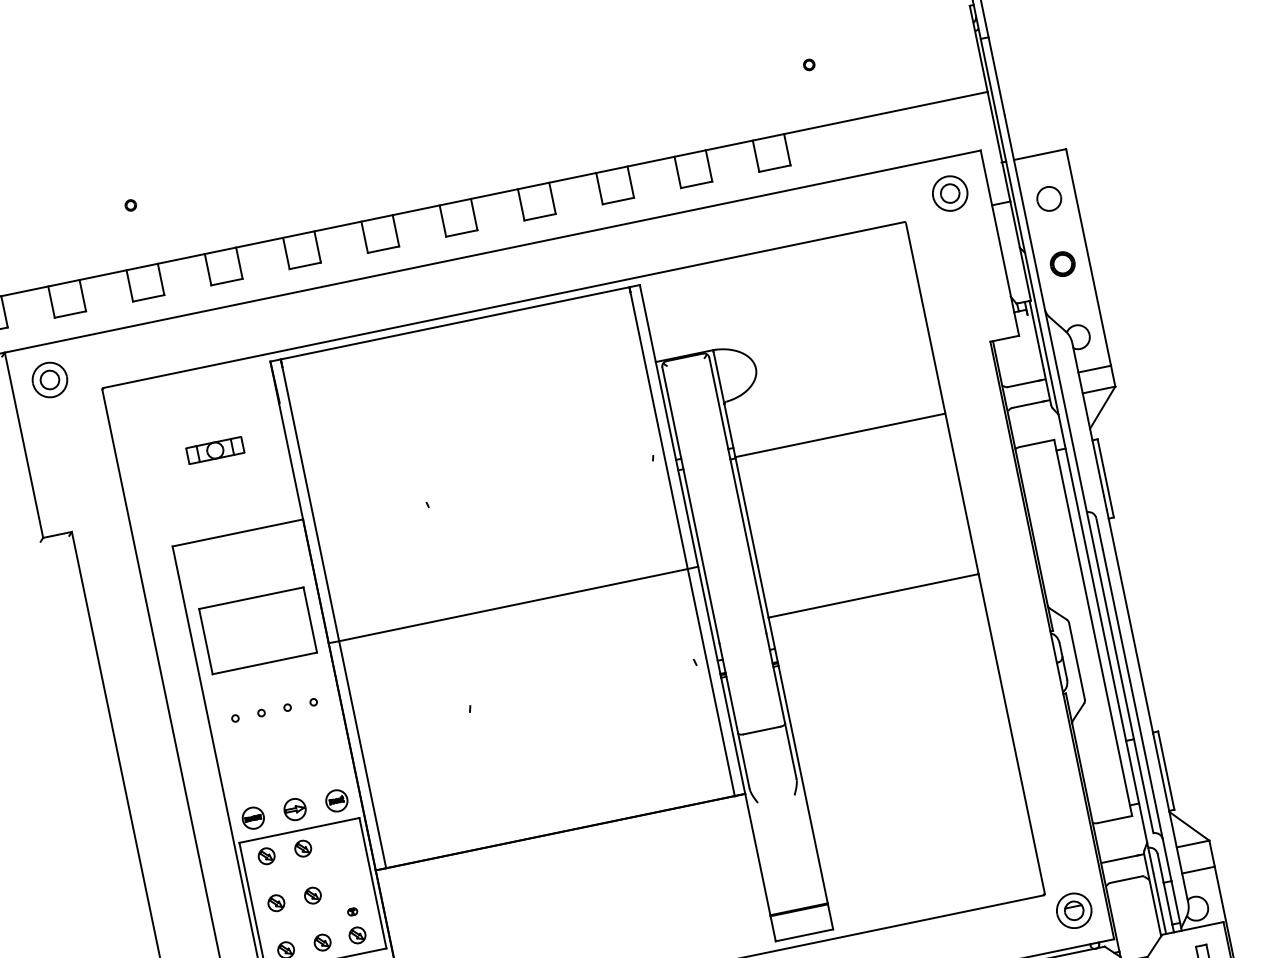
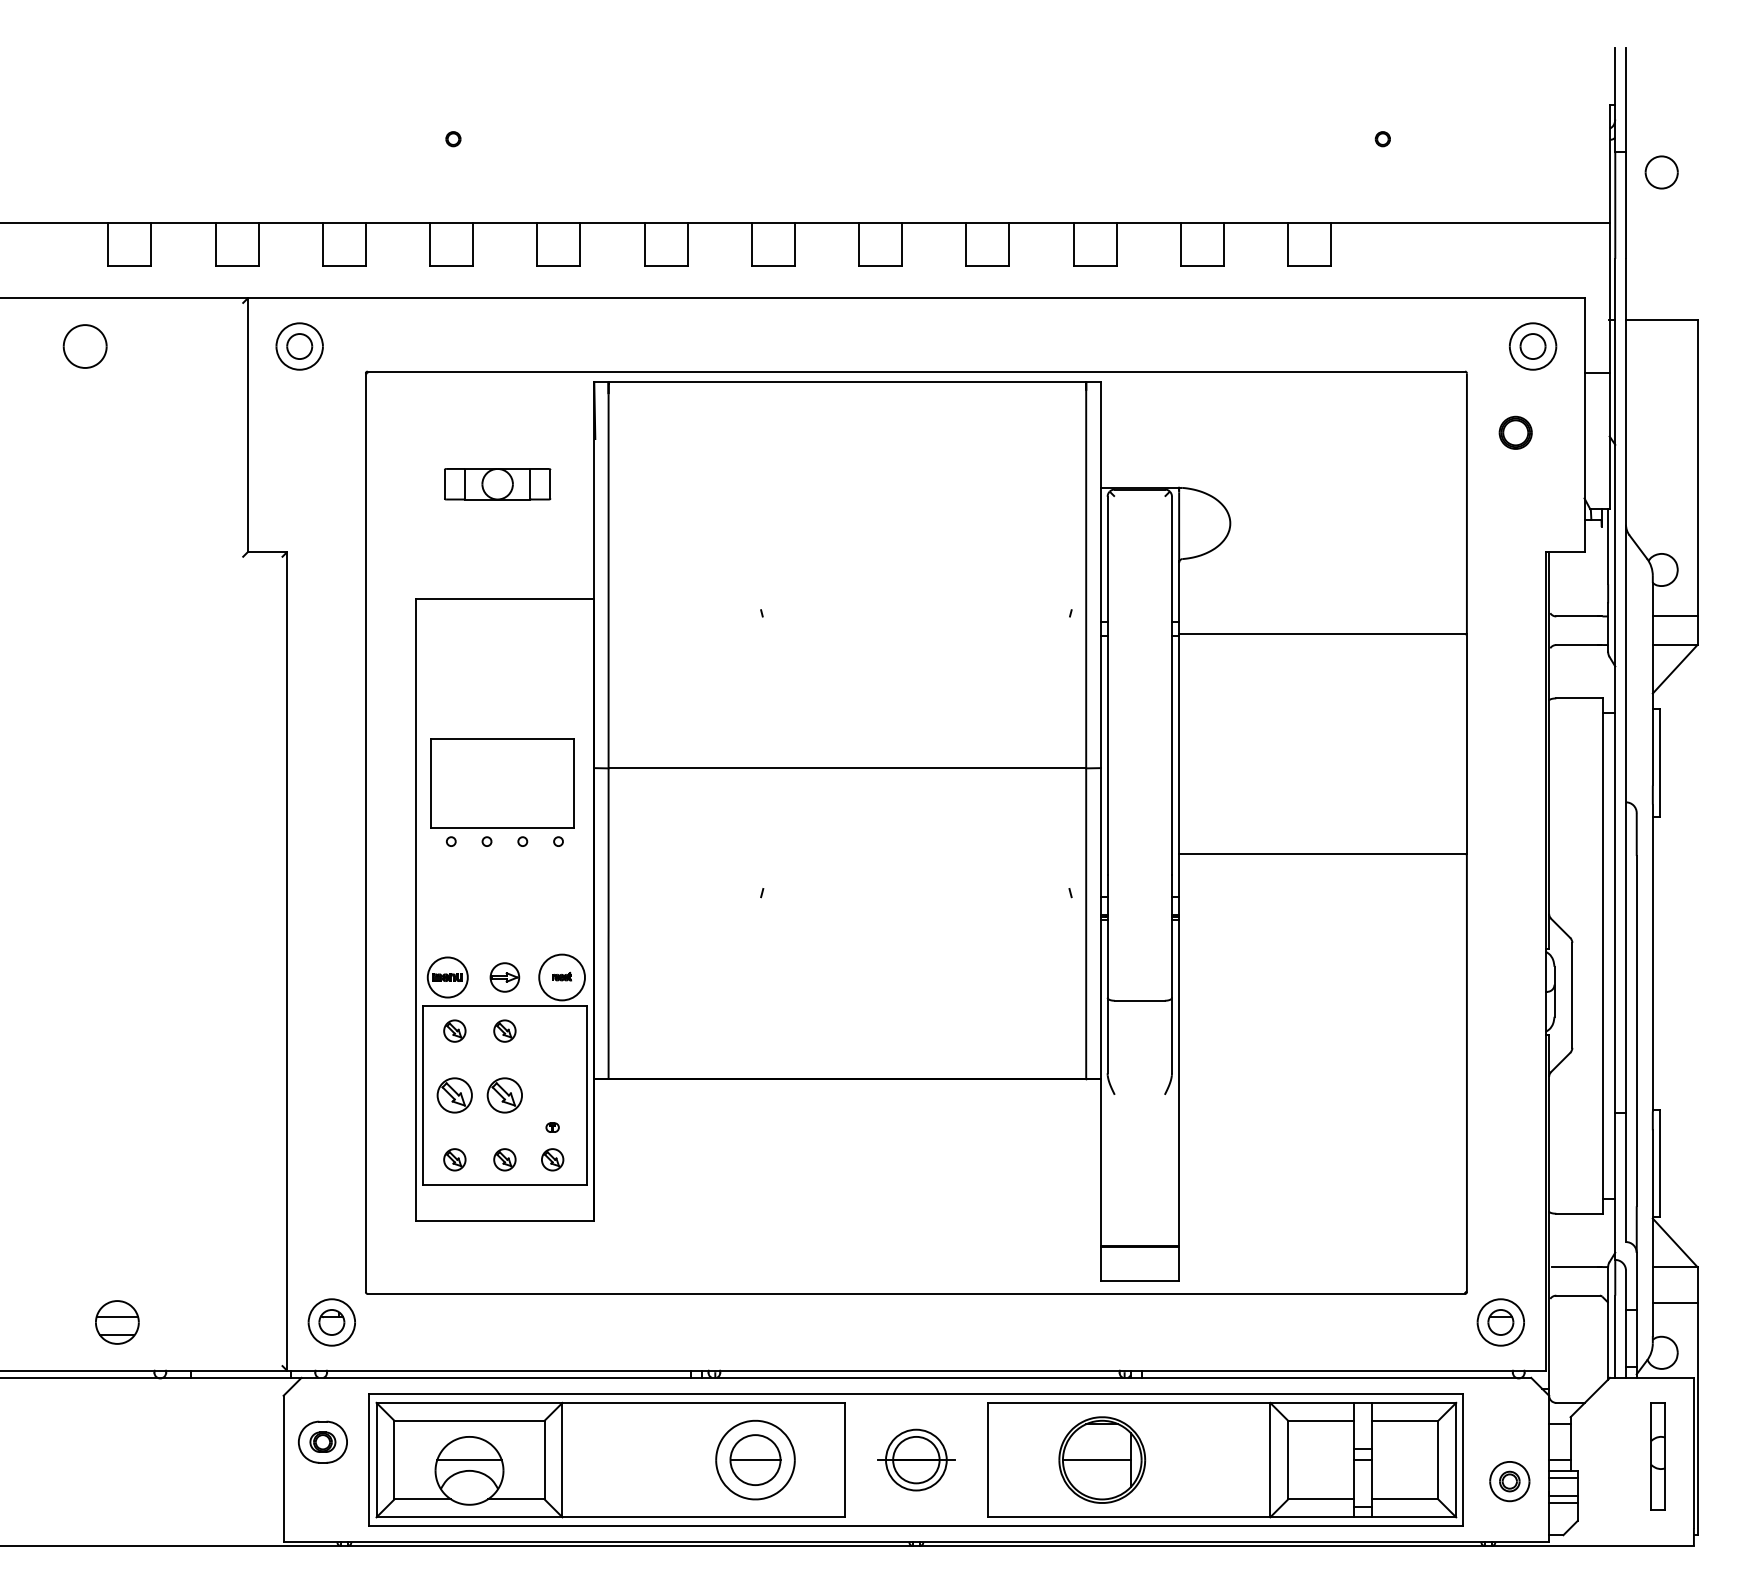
part: (1049, 198) -> (1661, 172), moved
part: (1062, 263) -> (1515, 432), moved
part: (215, 450) -> (497, 483), size x1.4
part: (257, 630) -> (502, 783), moved
circle: (336, 801) -> (561, 977), size x1.6
part: (253, 818) -> (447, 977), size x1.4
part: (312, 895) -> (504, 1095), size x1.6
part: (276, 903) -> (454, 1095), size x1.6

